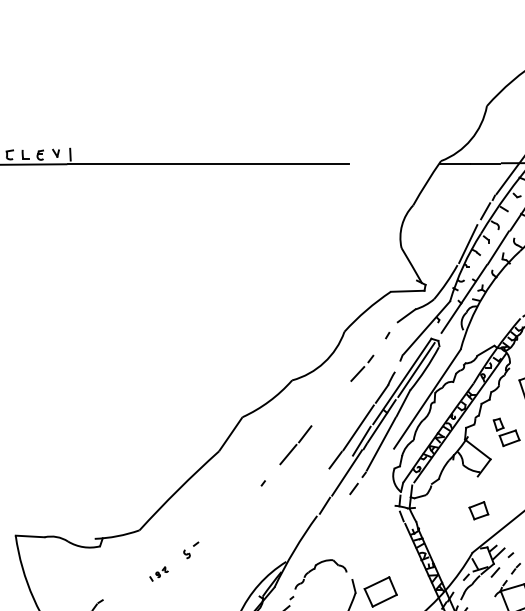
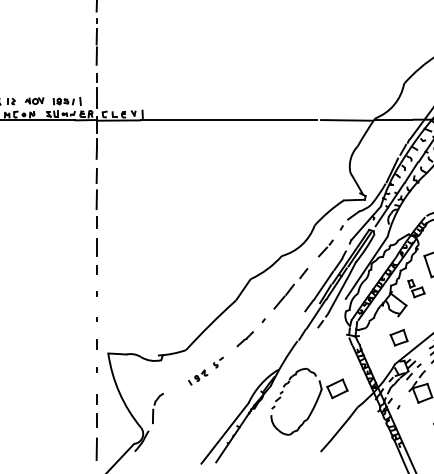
line: (395, 164) -> (346, 120), added
line: (326, 408) -> (303, 273), added
part: (478, 510) -> (398, 337), size x1.43
line: (232, 513) -> (244, 339), added
part: (159, 573) -> (198, 377), size x1.67

